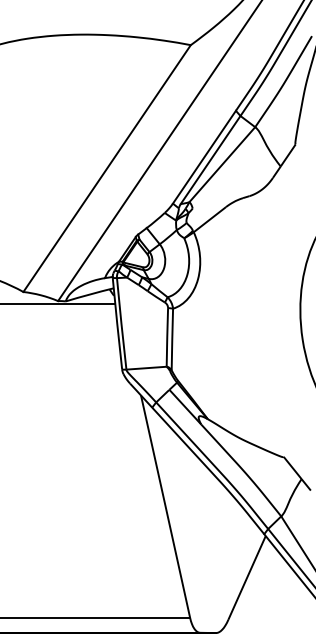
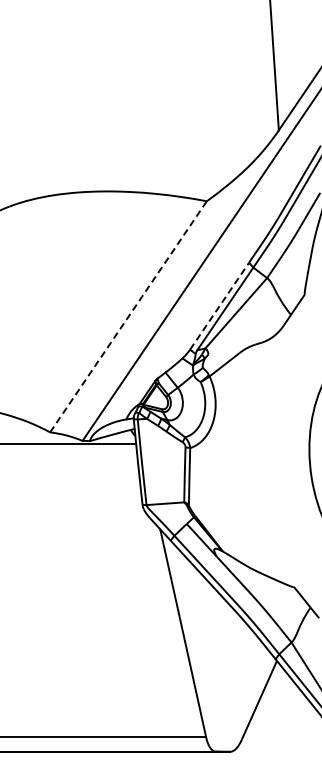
line: (204, 156) -> (219, 305), solid -> dashed
line: (107, 168) -> (128, 316), solid -> dashed

